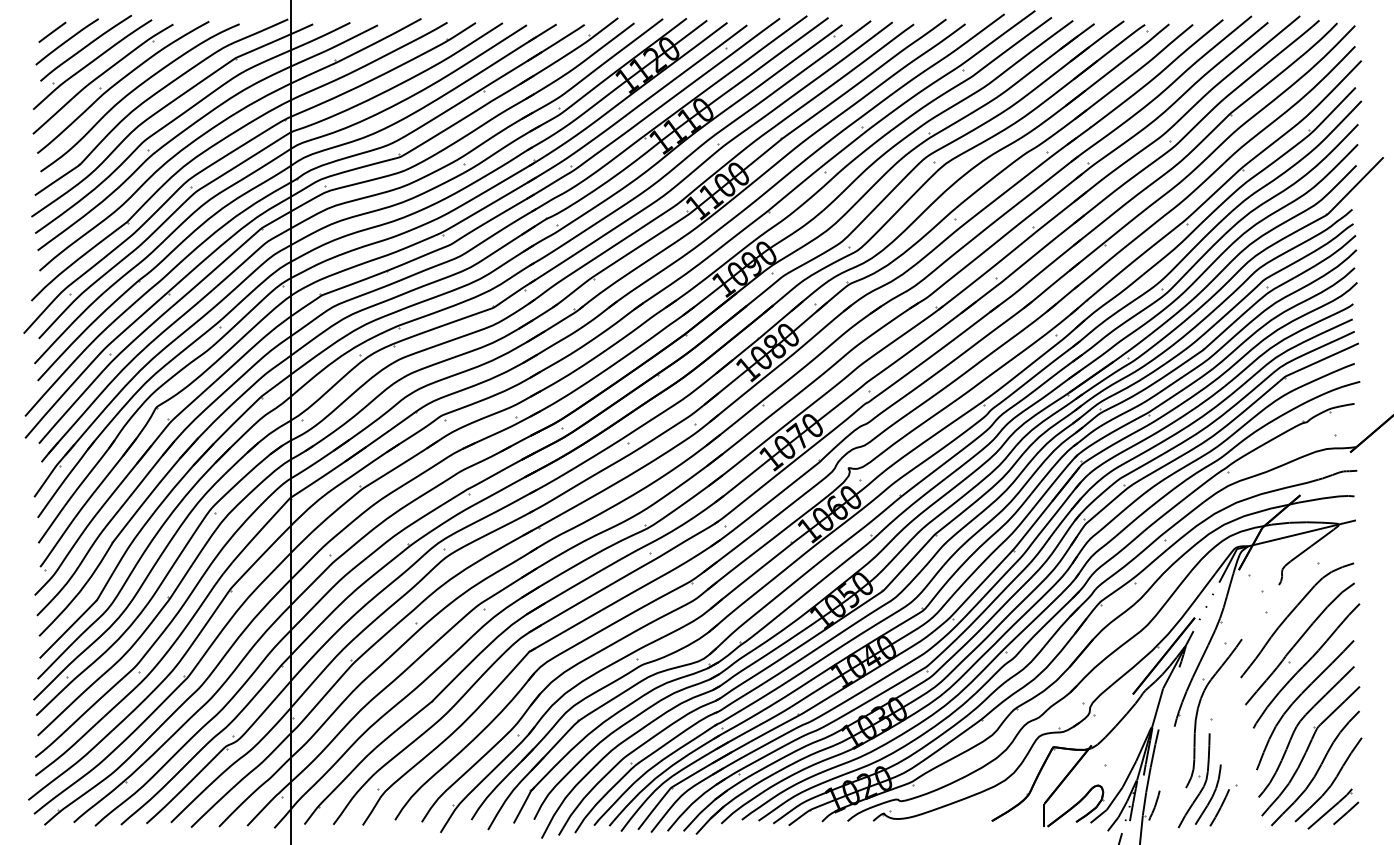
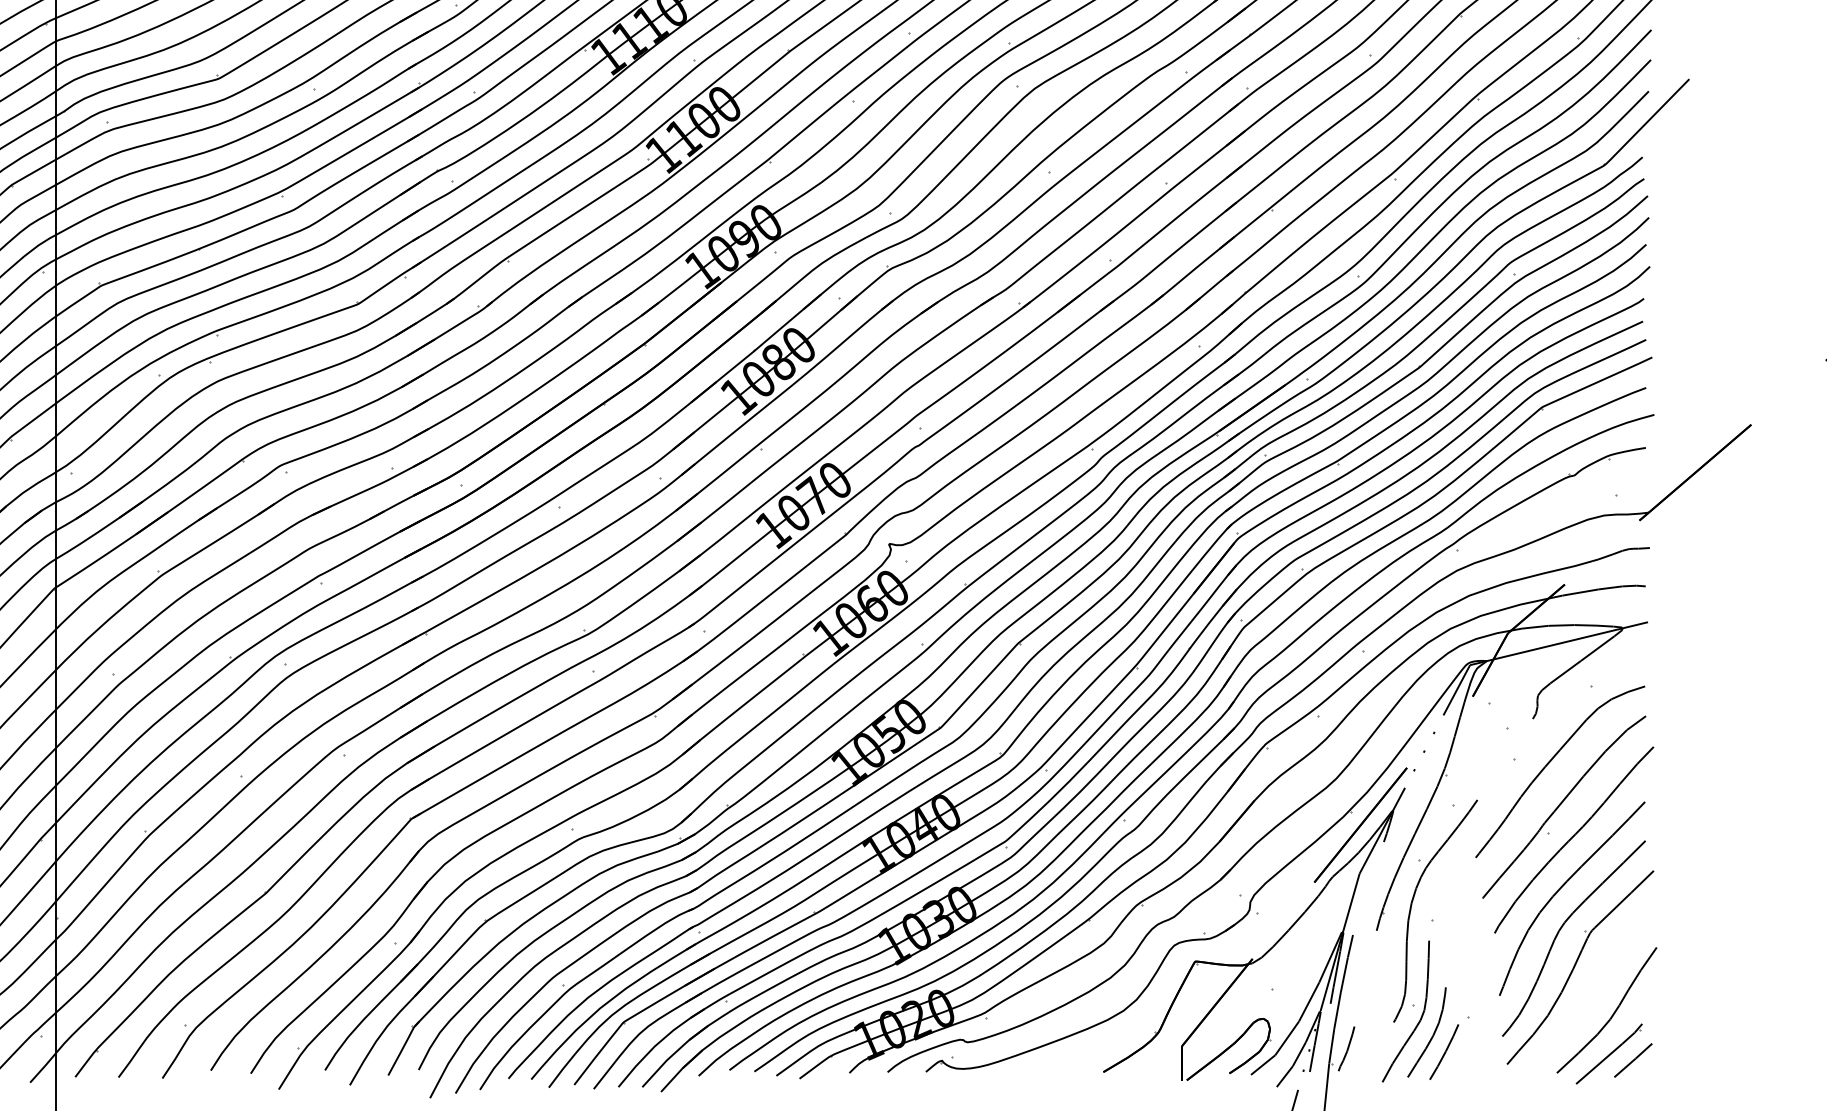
curve: (1317, 769) -> (1590, 994), removed

